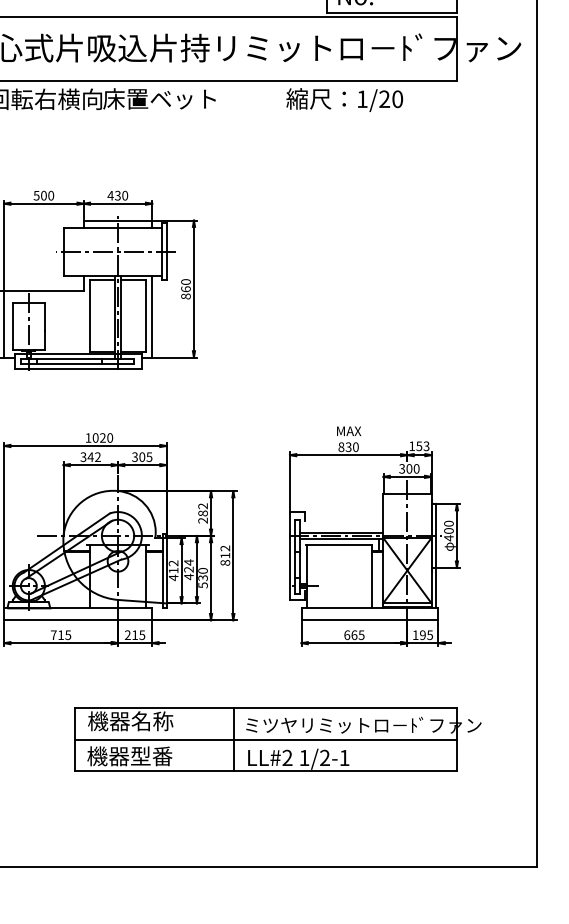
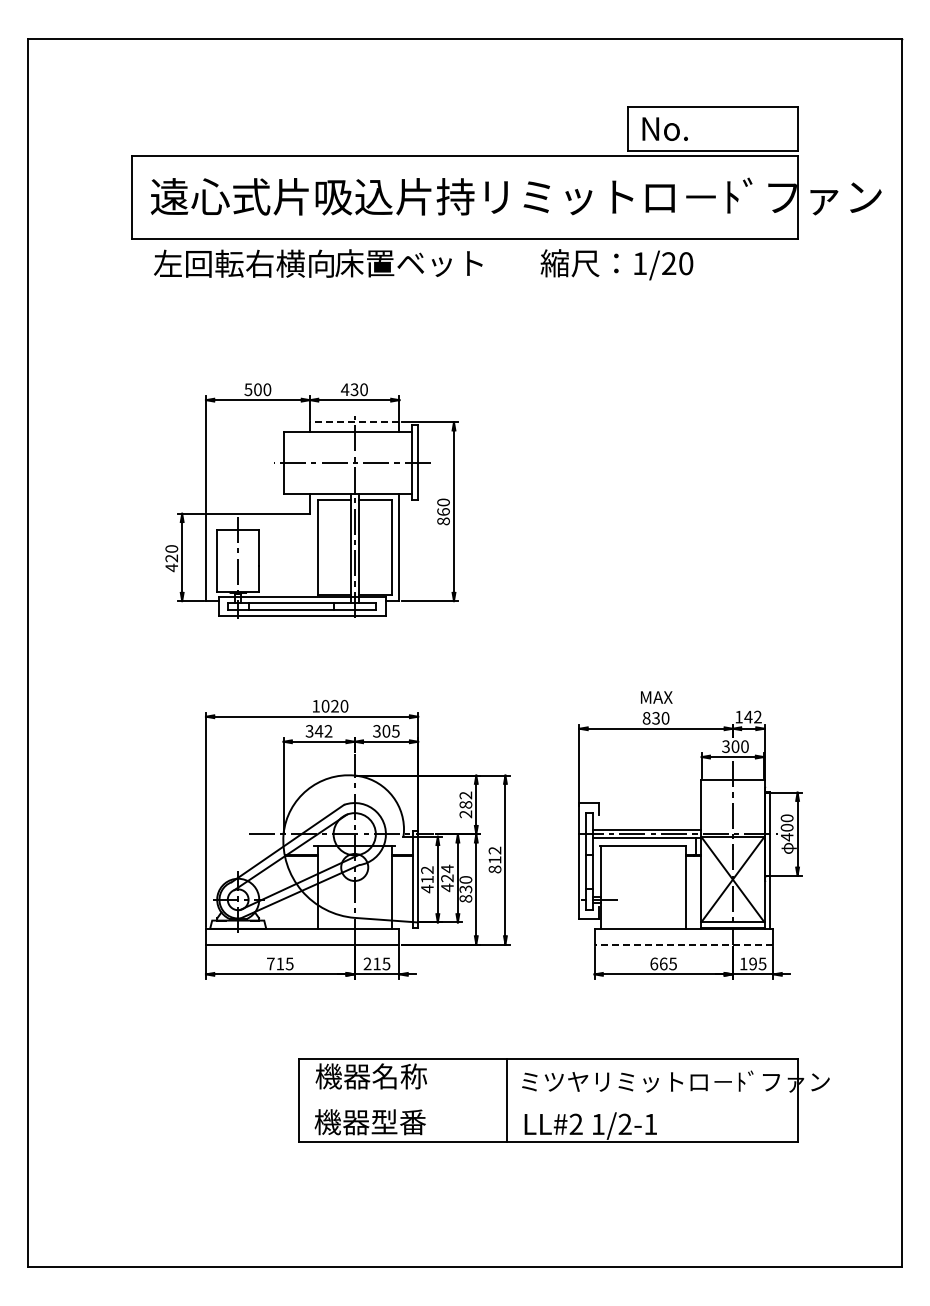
text: (344, 99) -> (616, 264), moved
line: (117, 220) -> (354, 422), solid -> dashed
text: (422, 445) -> (752, 716), 153 -> 142
text: (202, 585) -> (465, 898), 530 -> 830
line: (369, 620) -> (683, 944), solid -> dashed
line: (265, 739) -> (547, 1100), removed

